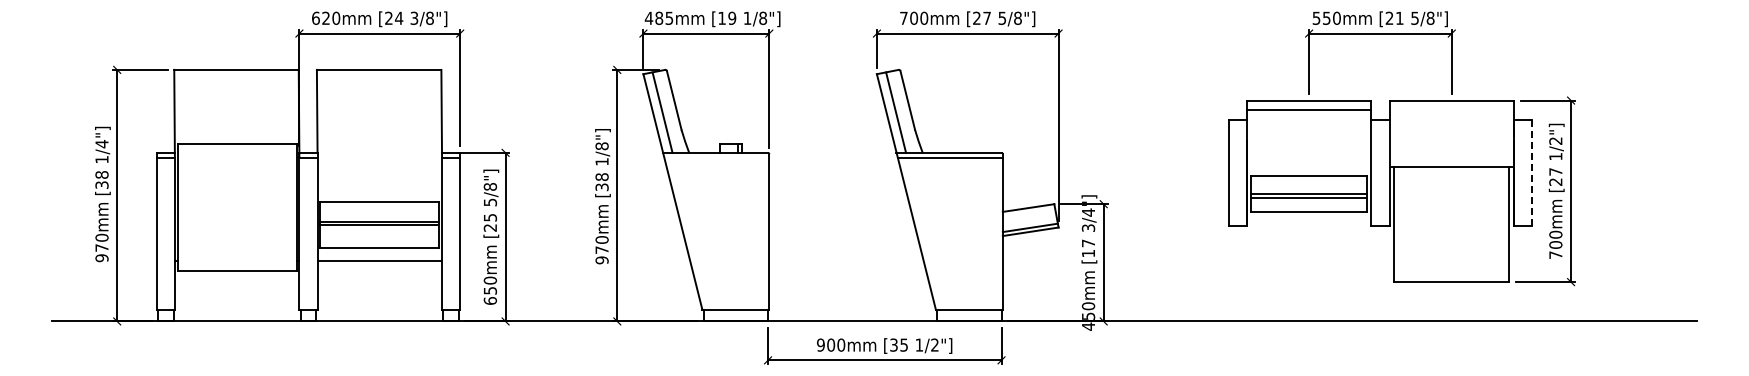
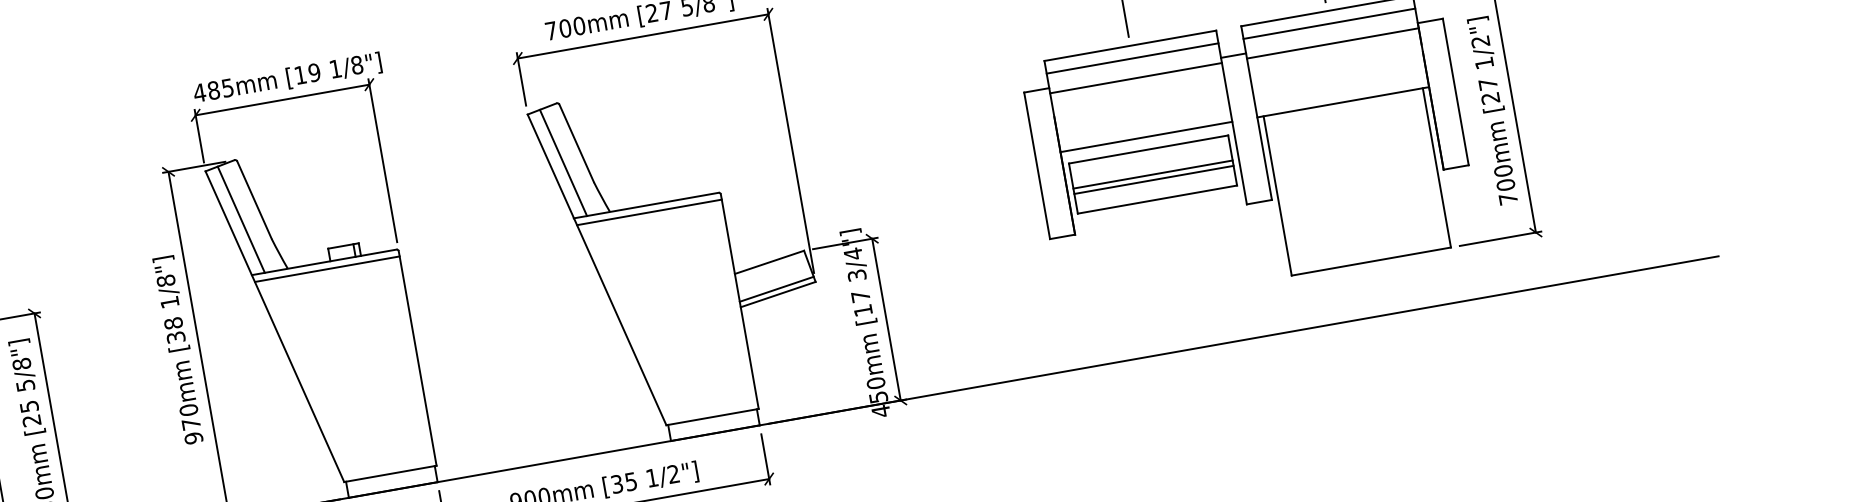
line: (1451, 109) -> (1328, 23), added
line: (1451, 123) -> (1332, 42), added
line: (1308, 124) -> (1135, 78), added
line: (716, 158) -> (326, 269), added
line: (1308, 166) -> (1145, 136), added
line: (1532, 173) -> (1456, 92), dashed -> solid

